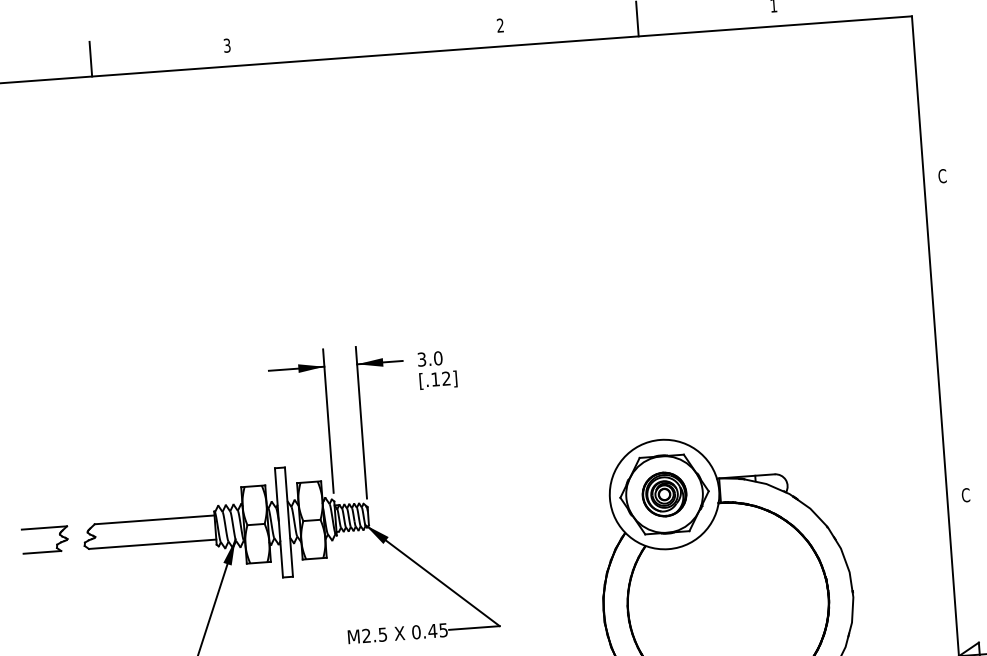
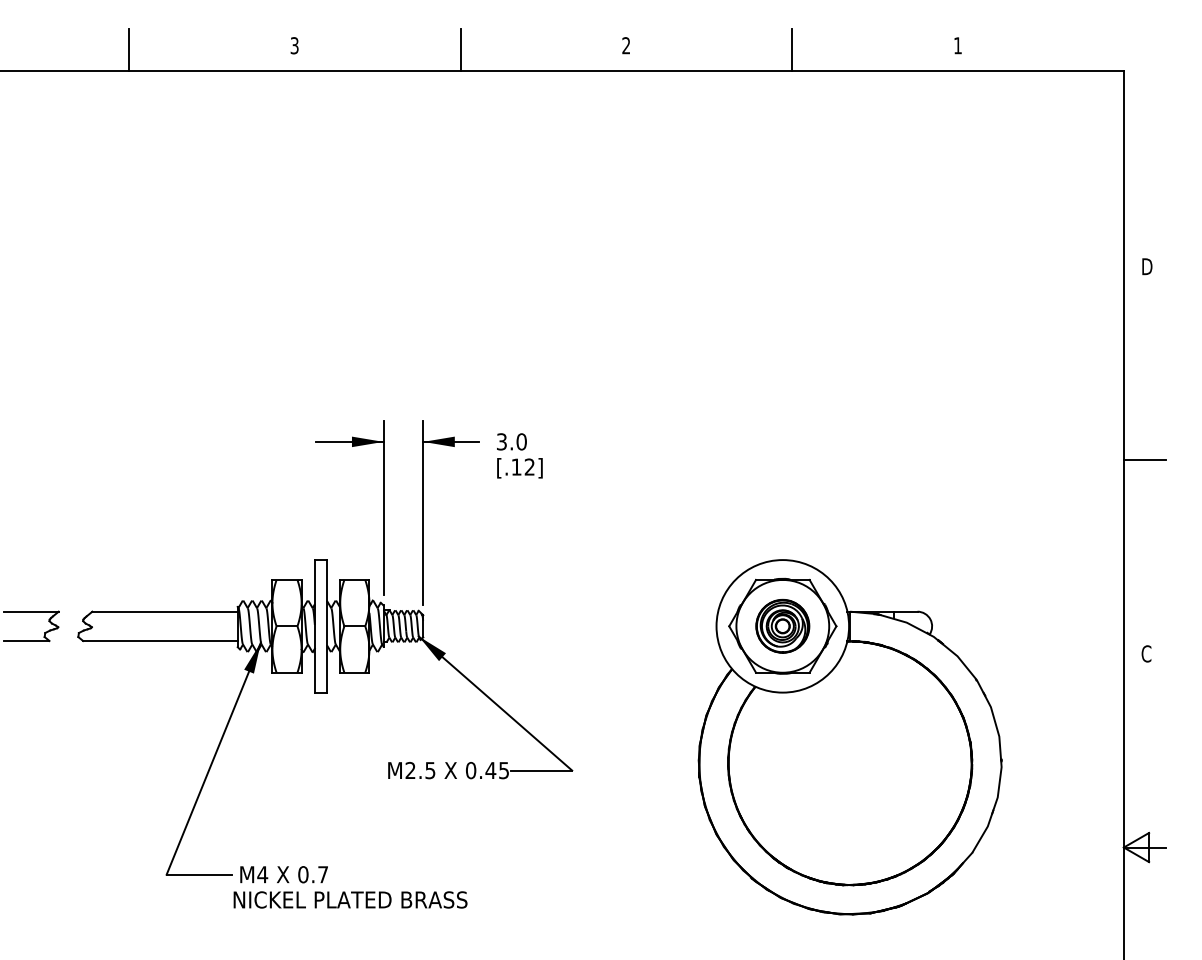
line: (364, 38) -> (460, 49), added
text: (942, 176) -> (1146, 266), C -> D
line: (952, 336) -> (1144, 460), added

